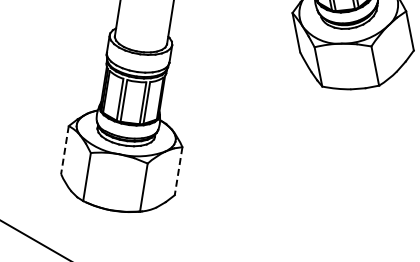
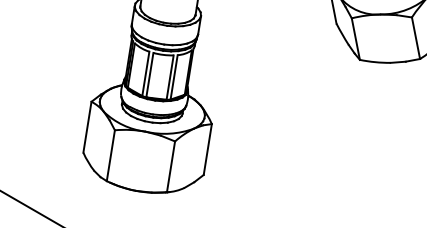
line: (64, 150) -> (86, 127), dashed -> solid
line: (178, 171) -> (207, 149), dashed -> solid

